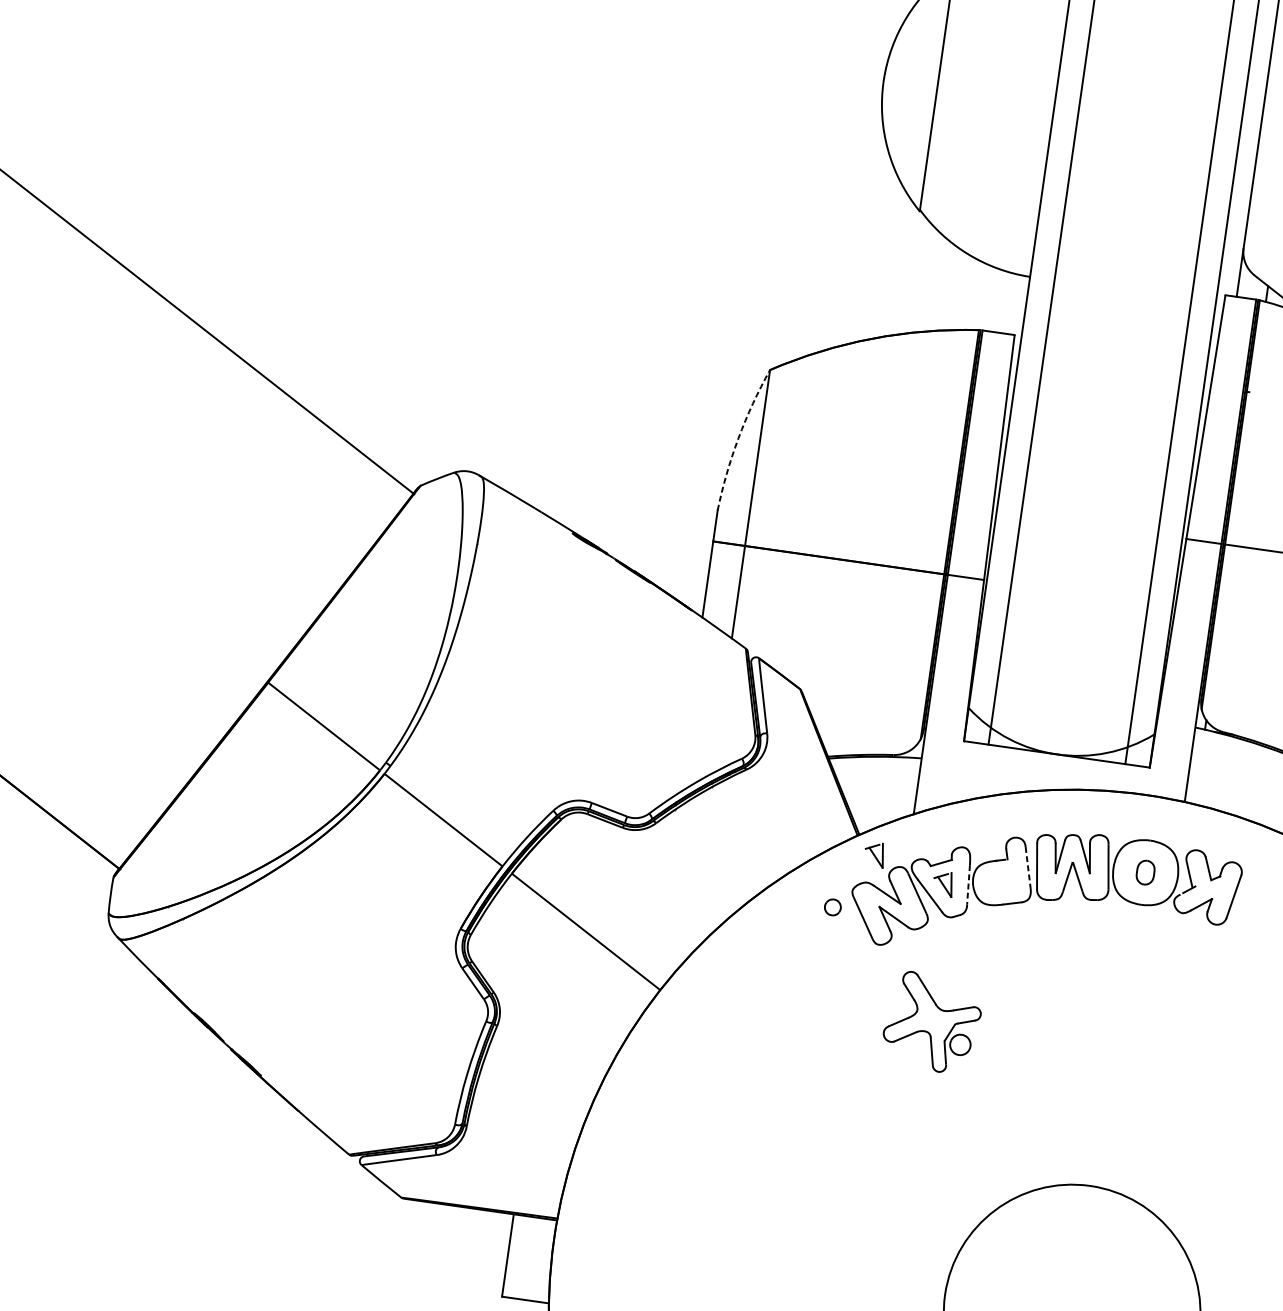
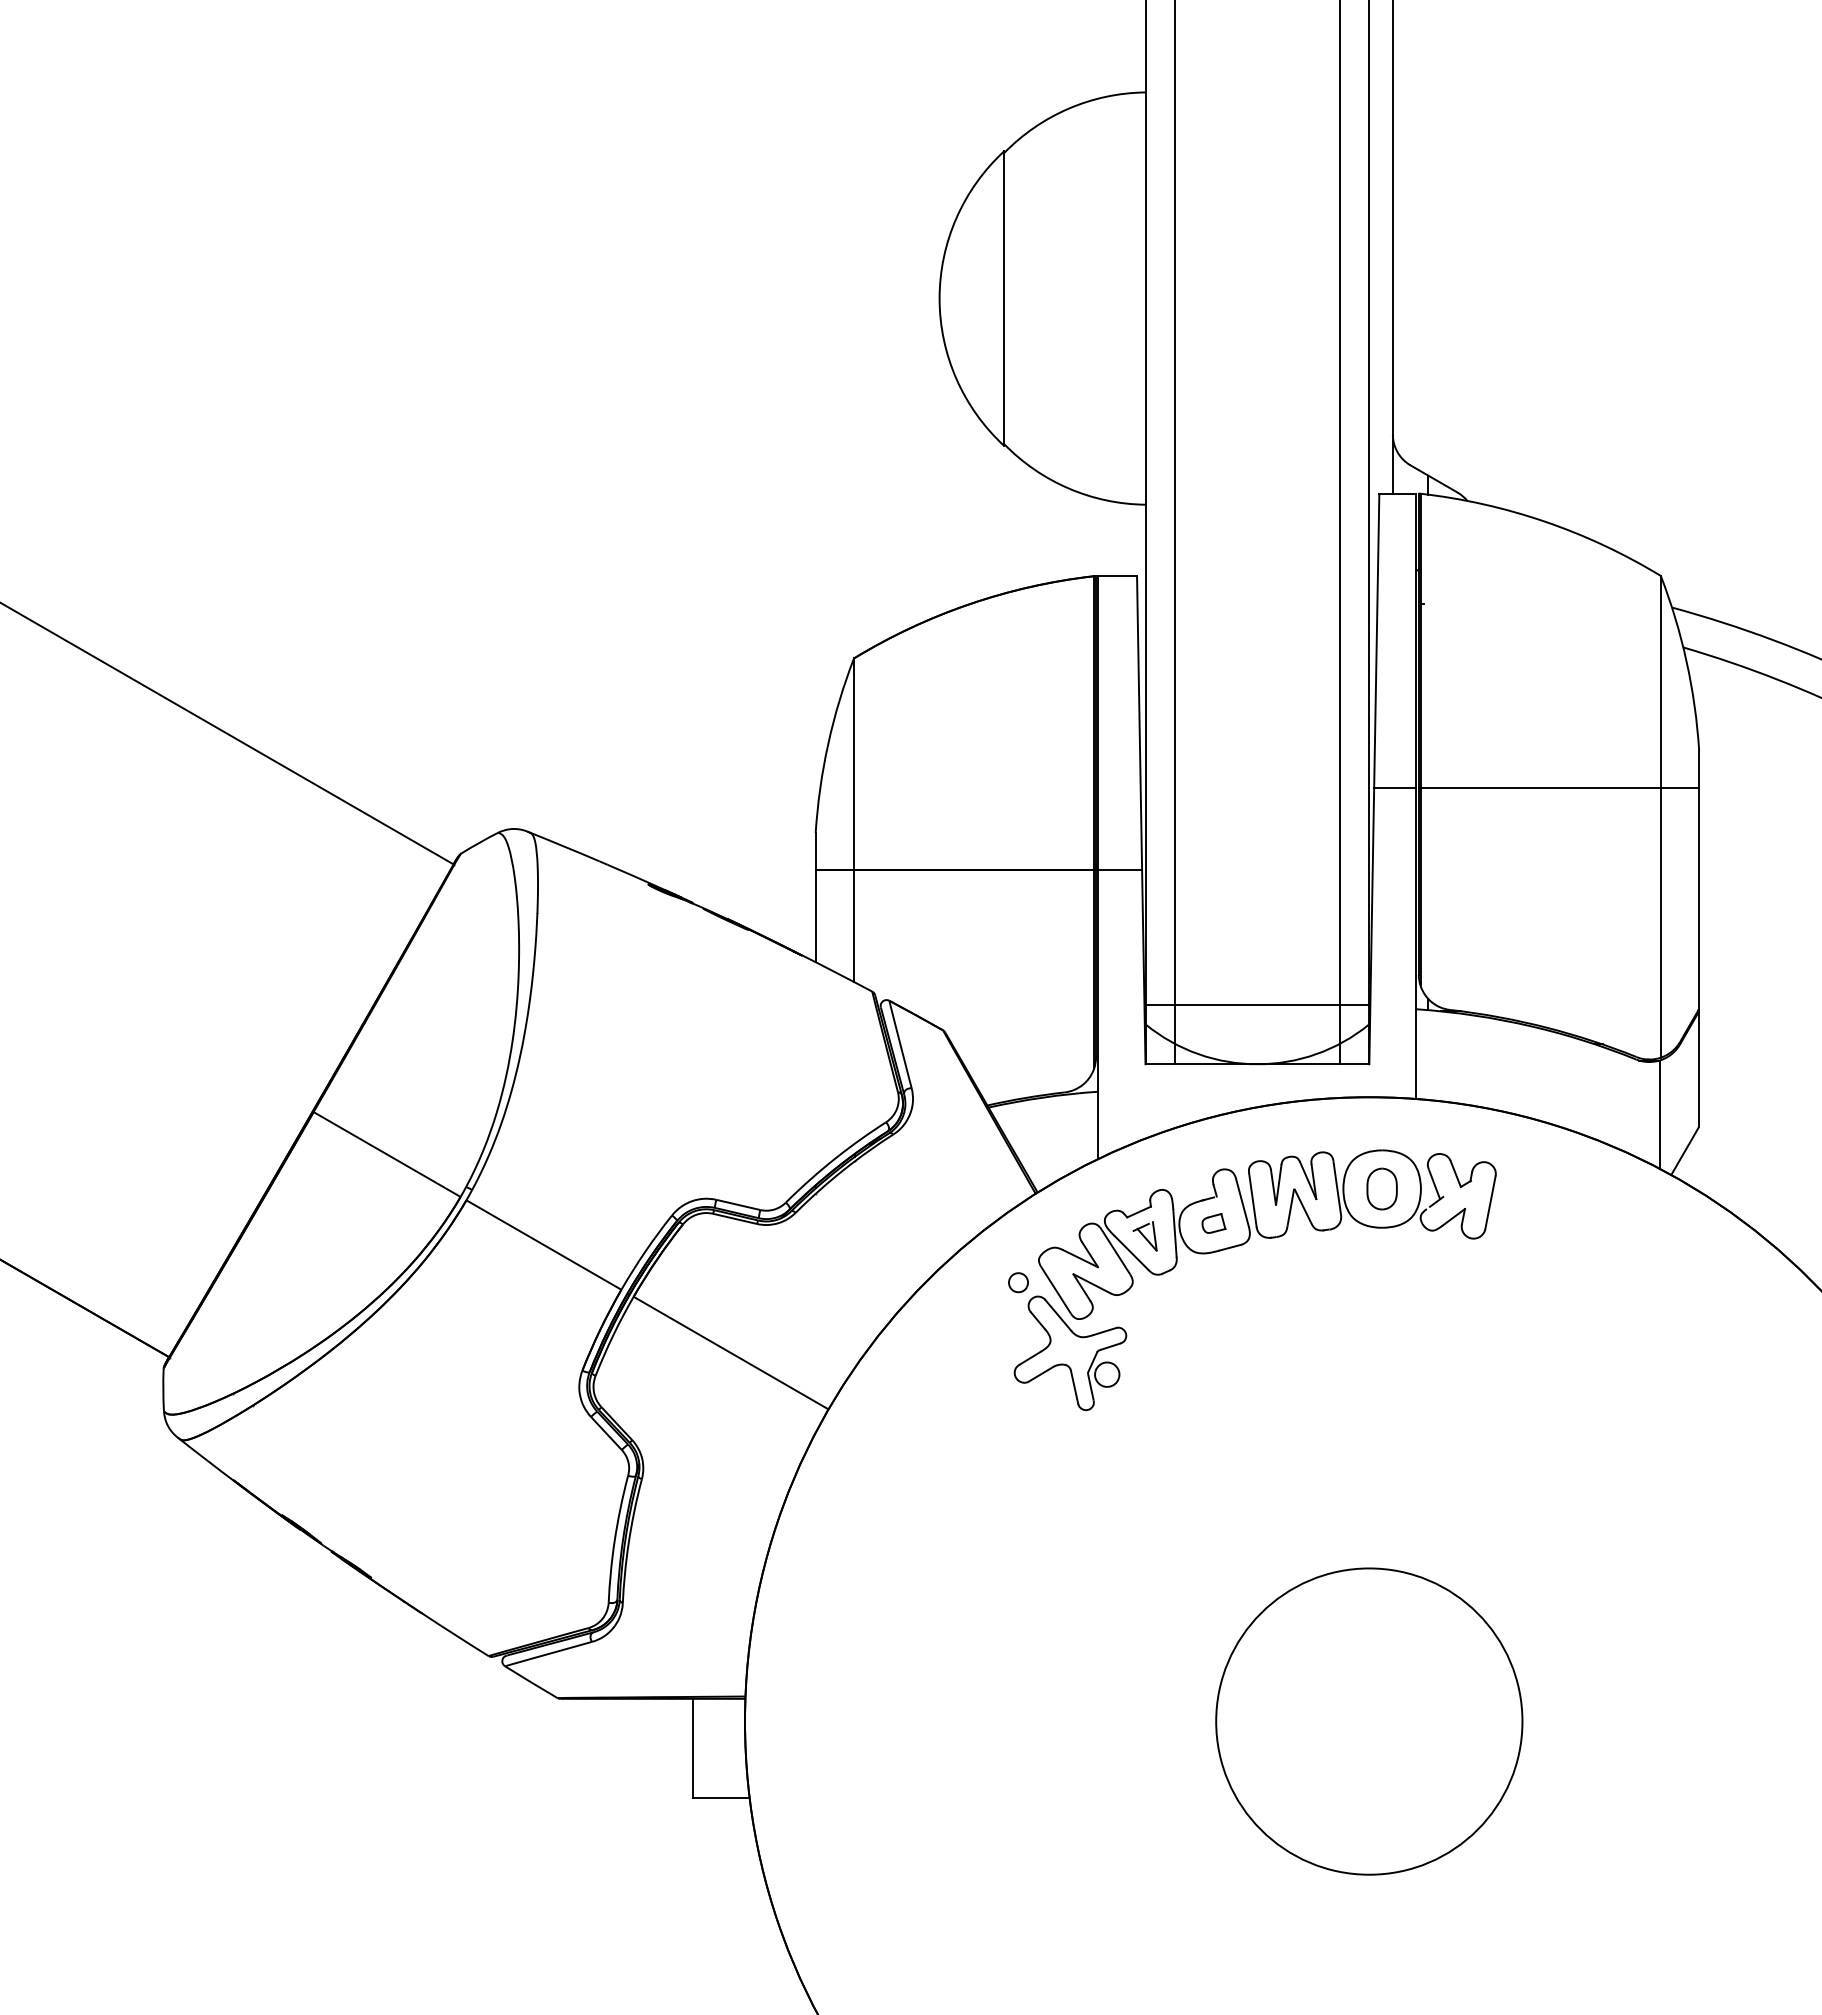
arc: (738, 438) -> (828, 744), dashed -> solid
line: (1063, 705) -> (1257, 1005), added
part: (874, 854) -> (1058, 1213), removed
line: (1028, 867) -> (1242, 1202), dashed -> solid
part: (1145, 872) -> (1381, 1188), size x1.43
part: (1001, 881) -> (1213, 1223), added
line: (968, 885) -> (1174, 1233), dashed -> solid
part: (932, 1023) -> (1070, 1353), moved

